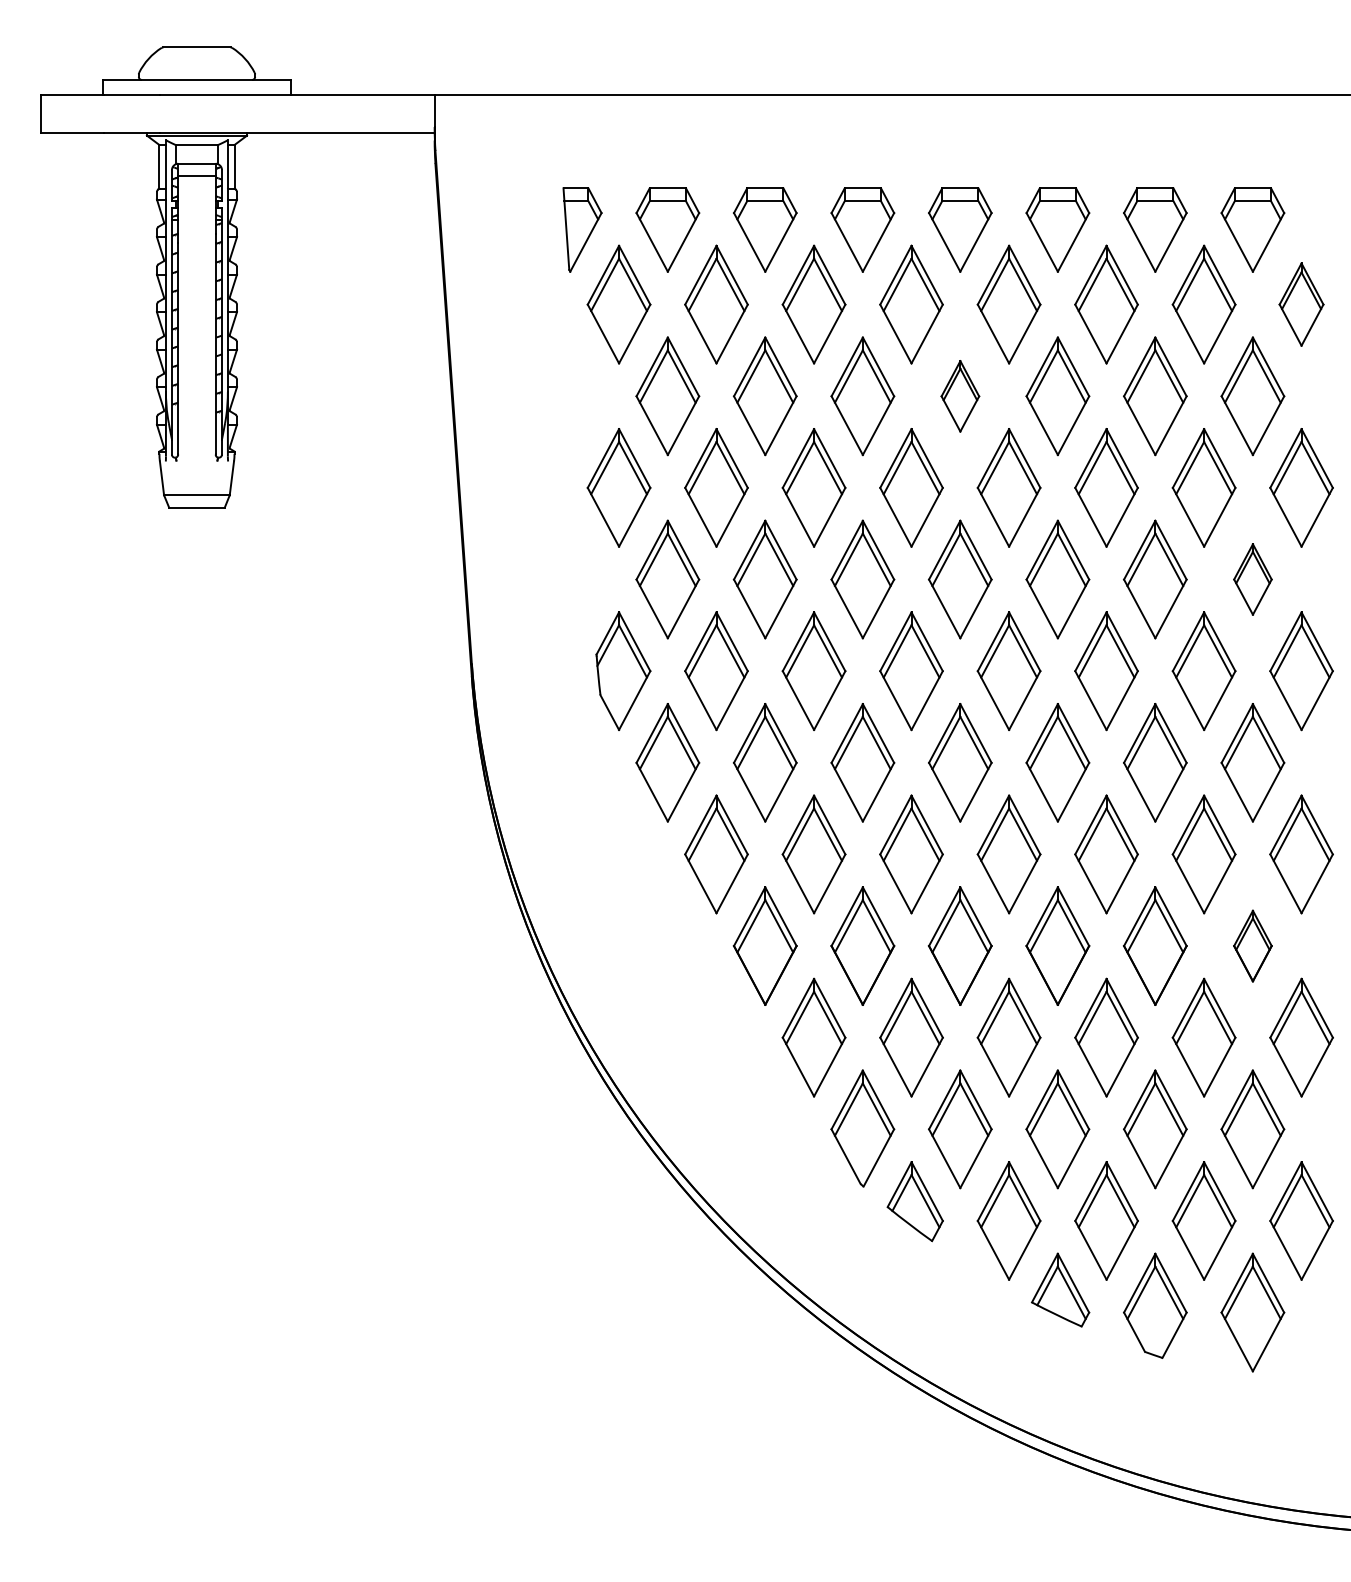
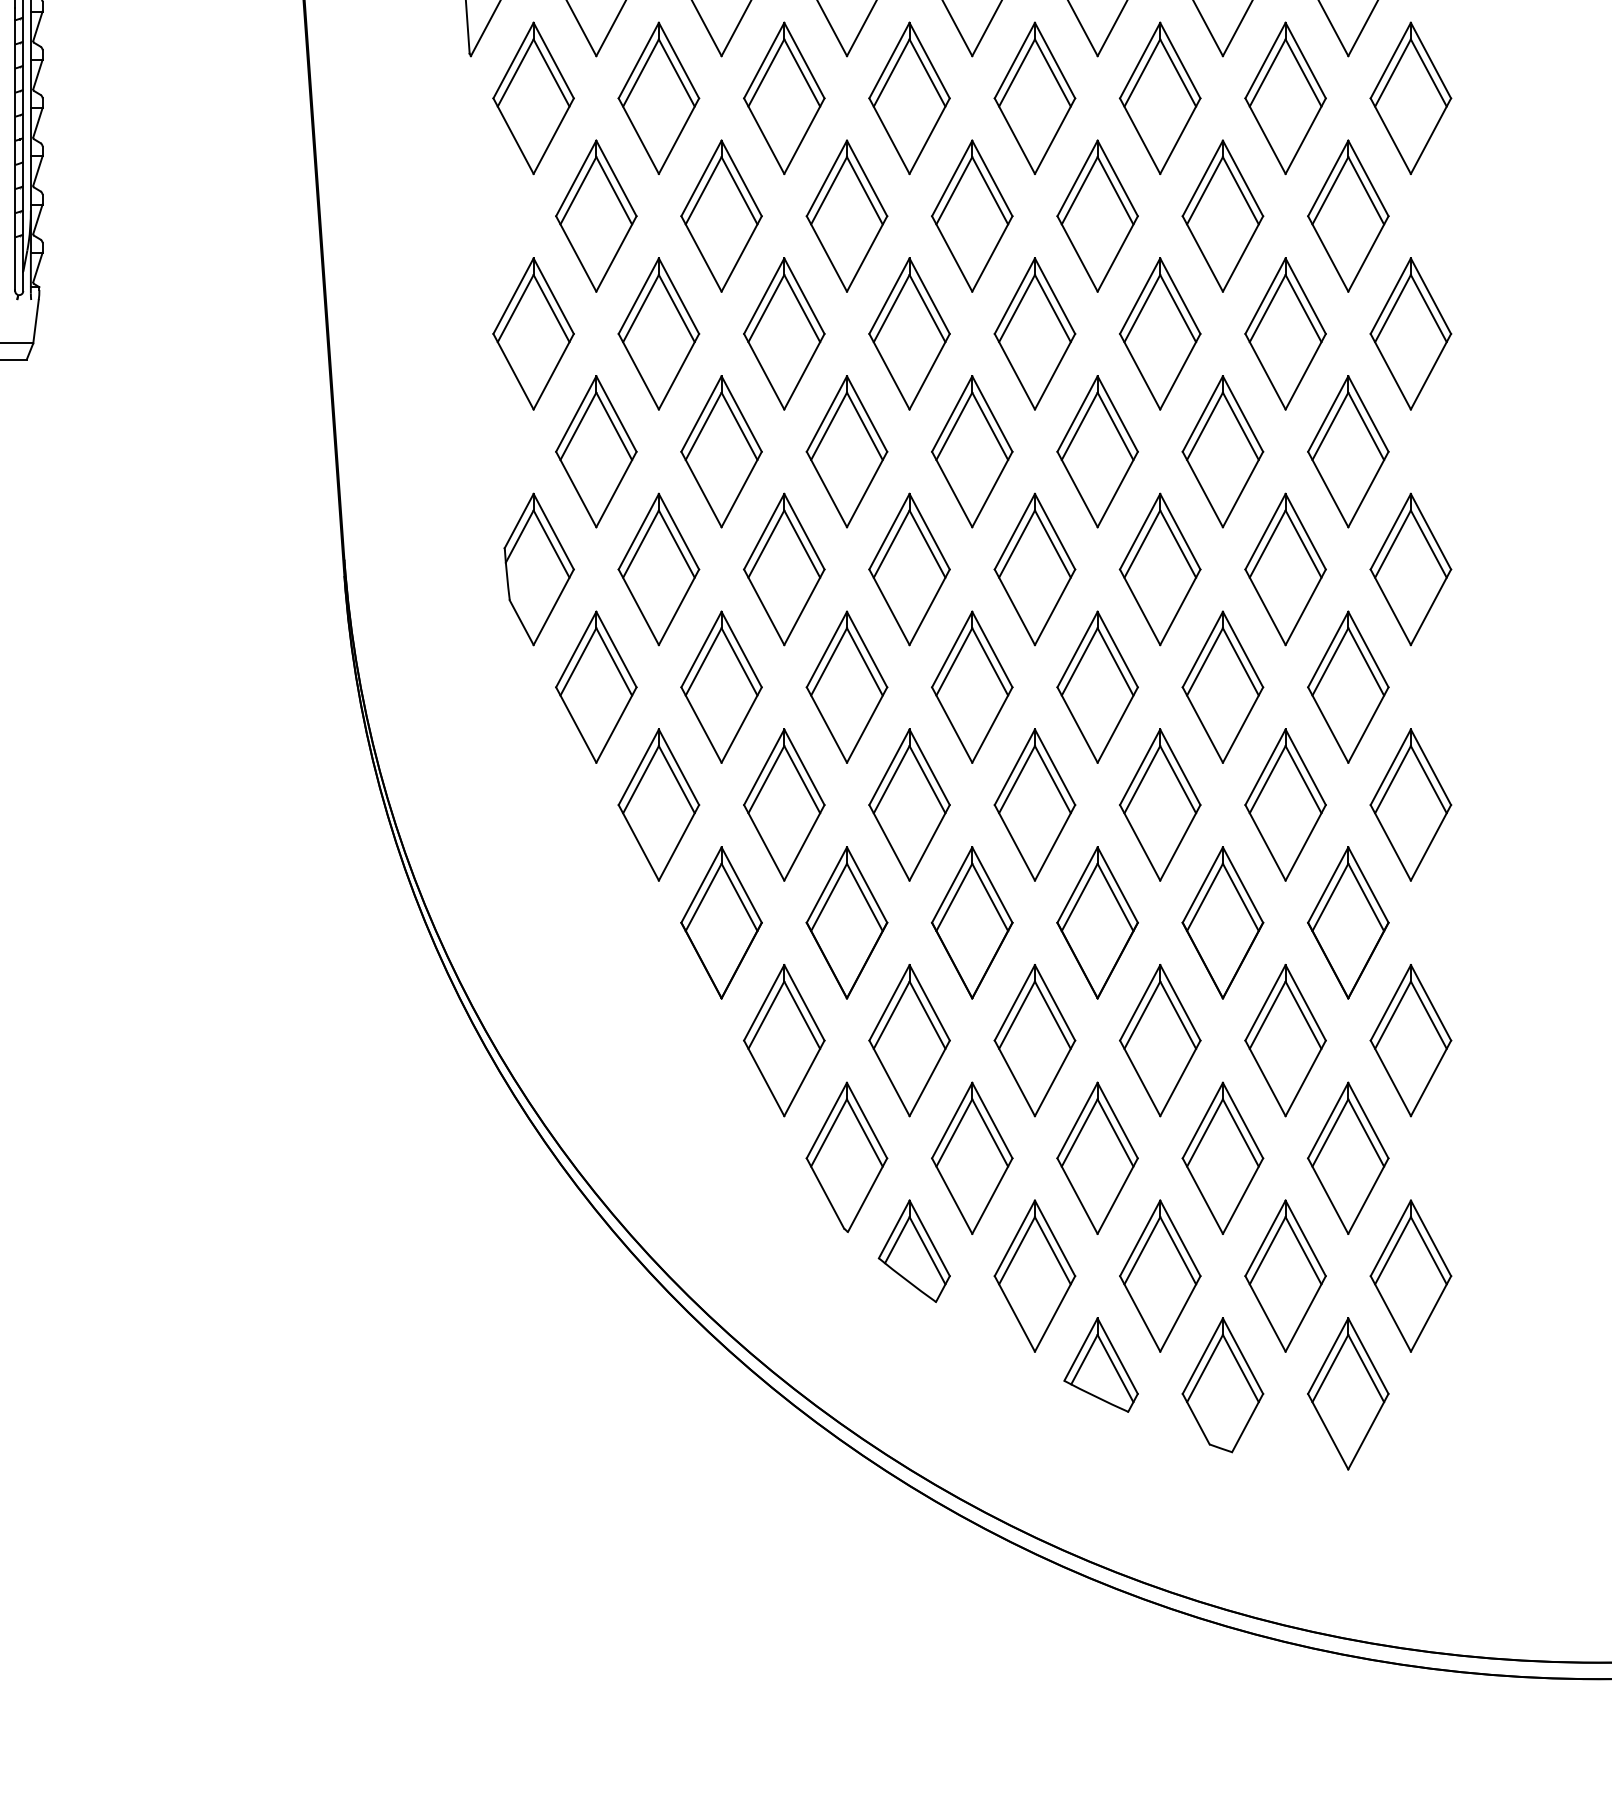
part: (1301, 304) -> (1410, 98), size x1.43
part: (960, 396) -> (972, 216), size x1.67
part: (1252, 579) -> (1347, 451), size x1.67
part: (1252, 945) -> (1347, 922), size x1.67

